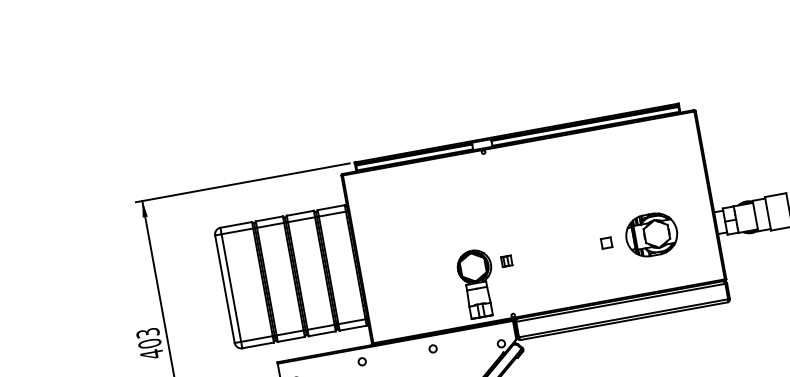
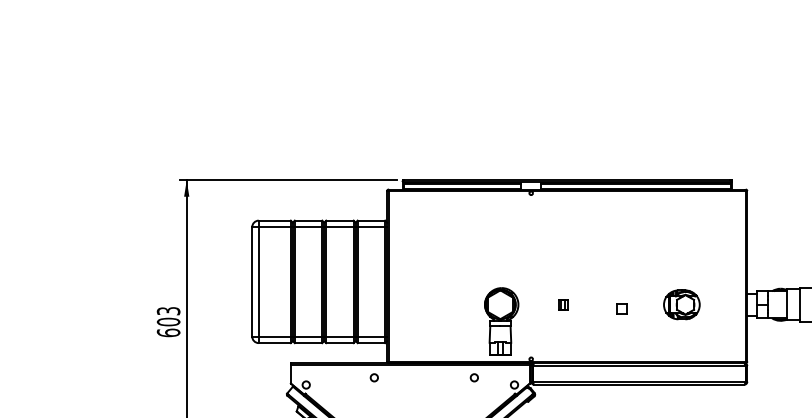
part: (651, 234) -> (681, 304), size x0.7
part: (606, 242) -> (621, 308), moved
part: (506, 261) -> (563, 304), moved
circle: (432, 348) -> (473, 377), moved
text: (151, 354) -> (168, 332), 403 -> 603

